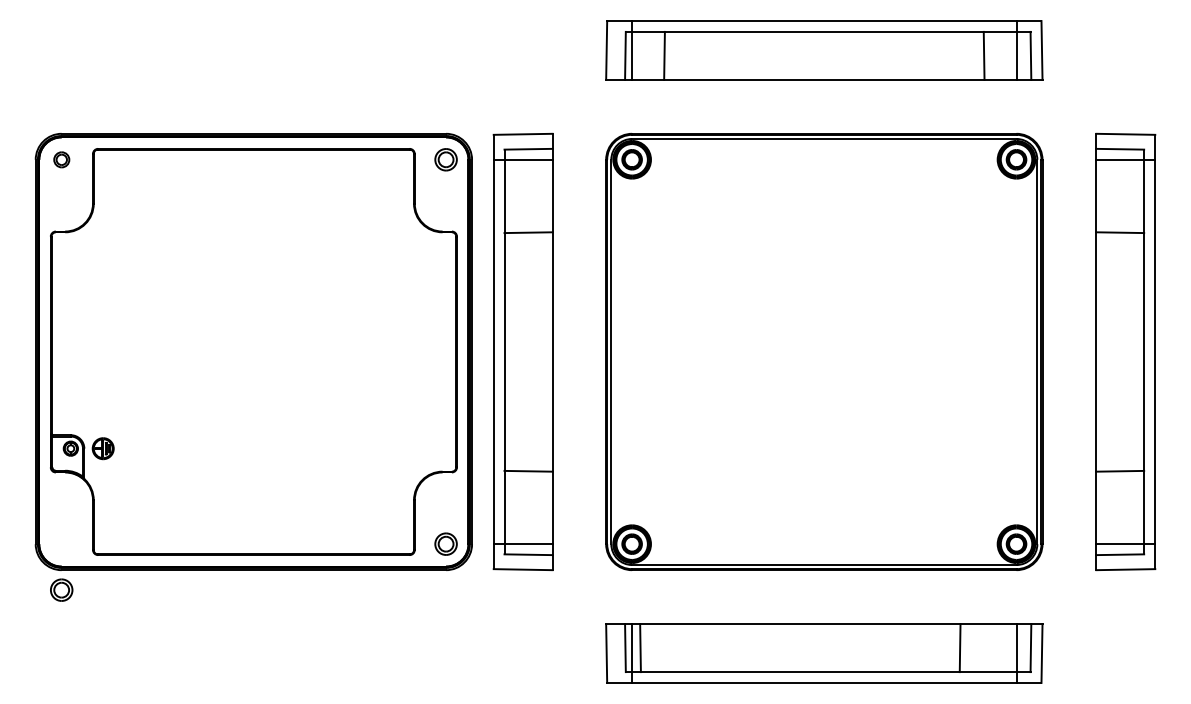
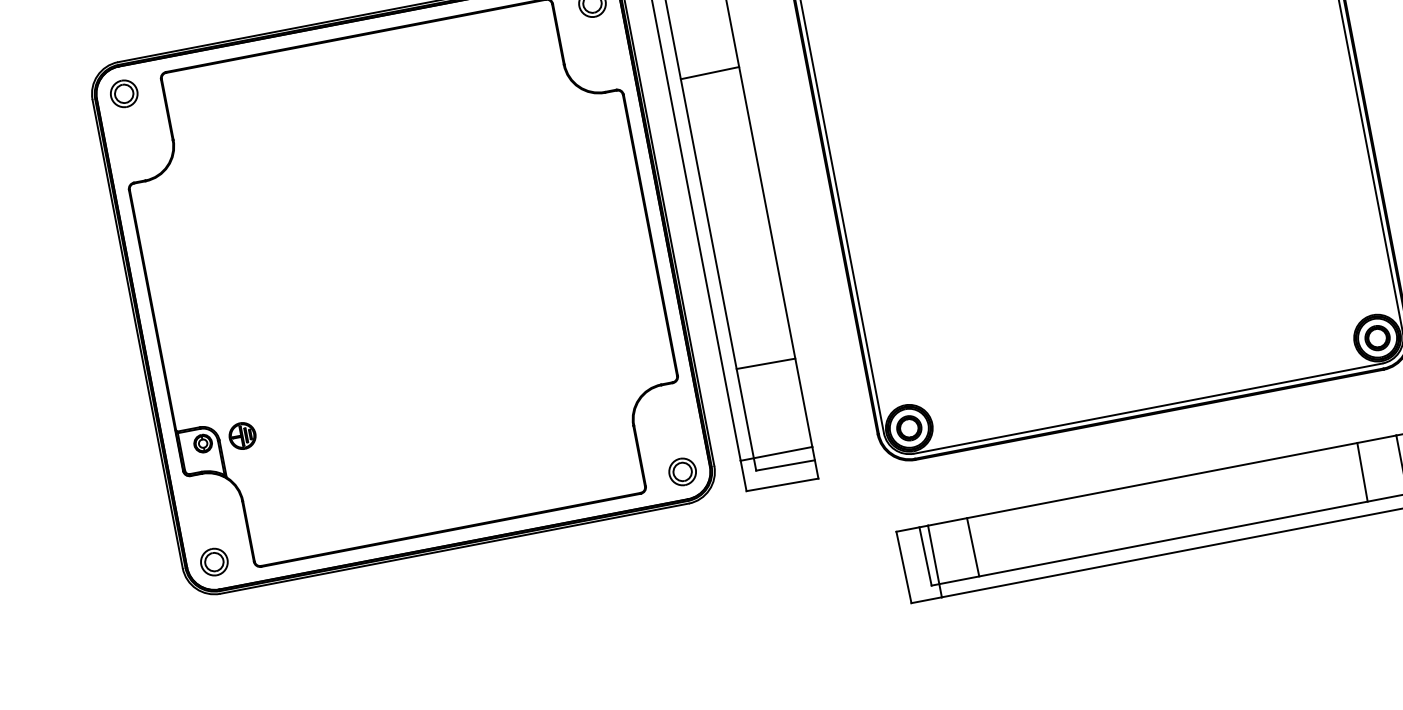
part: (61, 159) -> (123, 93), size x1.43
part: (61, 589) -> (213, 561), moved
line: (640, 648) -> (973, 547), moved
line: (959, 648) -> (1361, 472), moved

